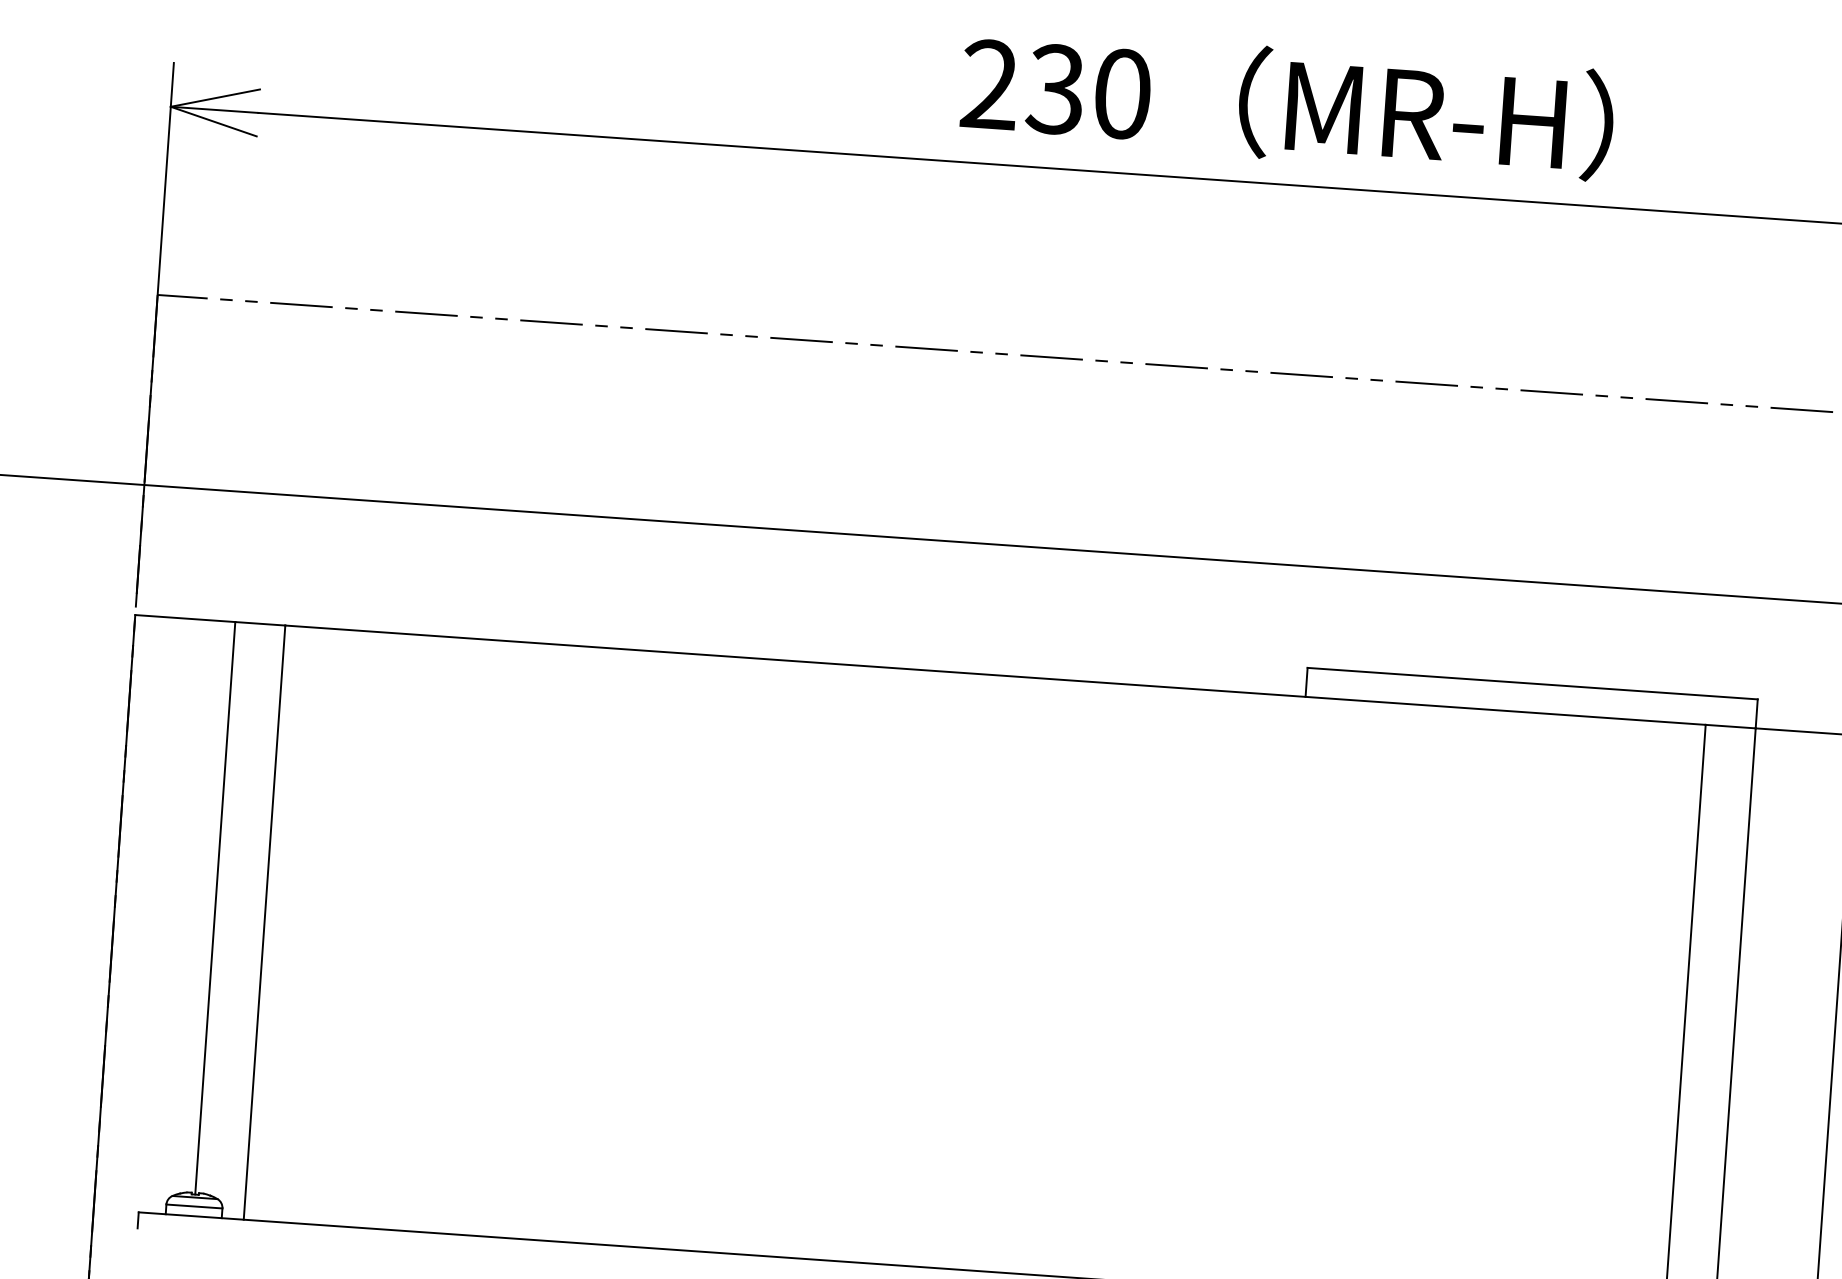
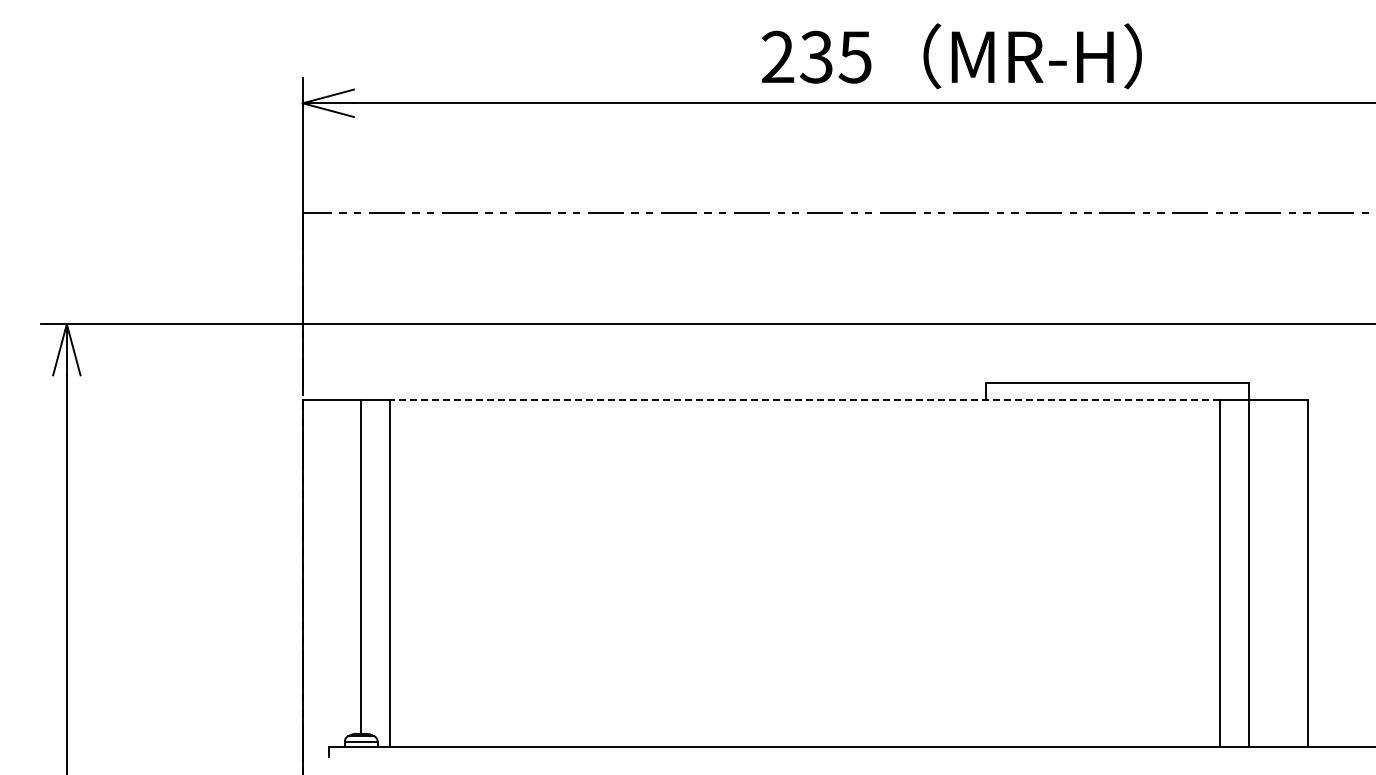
text: (1120, 92) -> (854, 56), 230 -> 235
line: (995, 675) -> (805, 400), solid -> dashed

